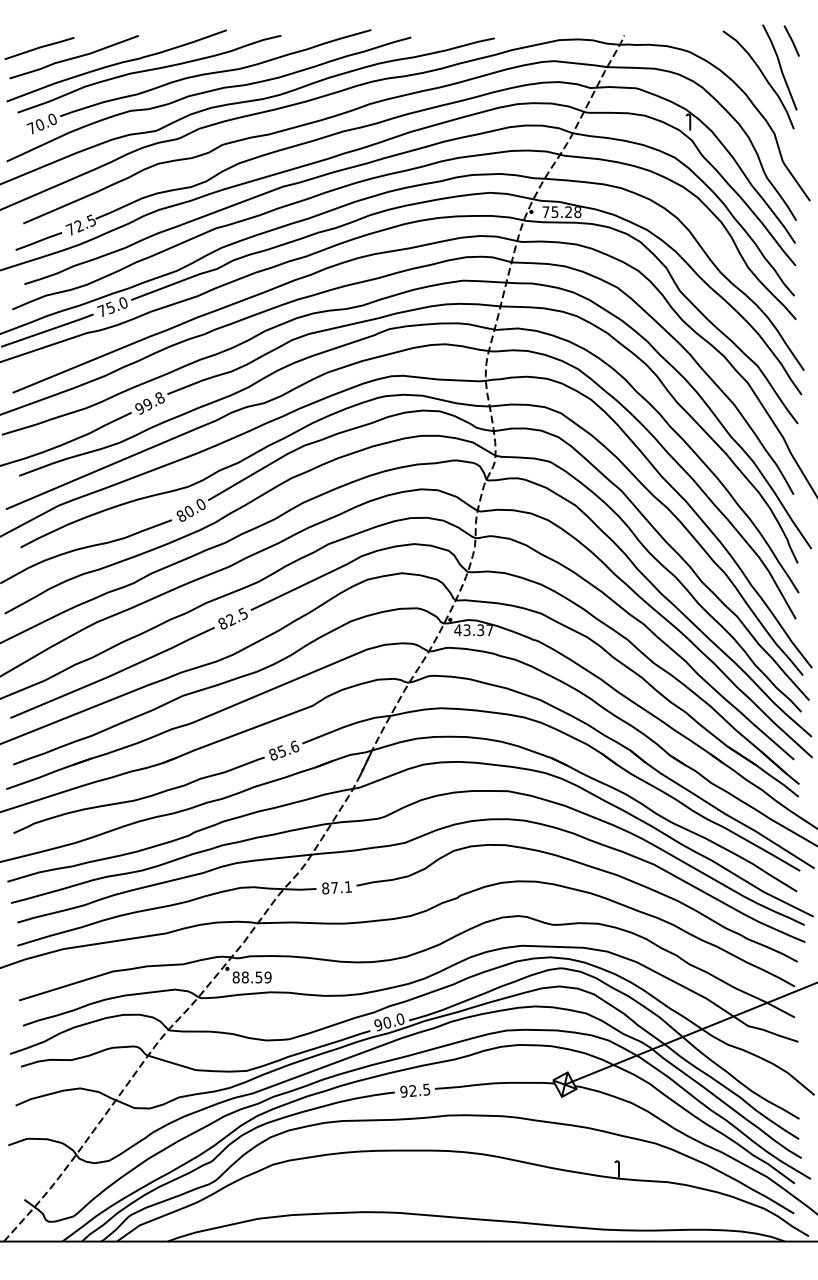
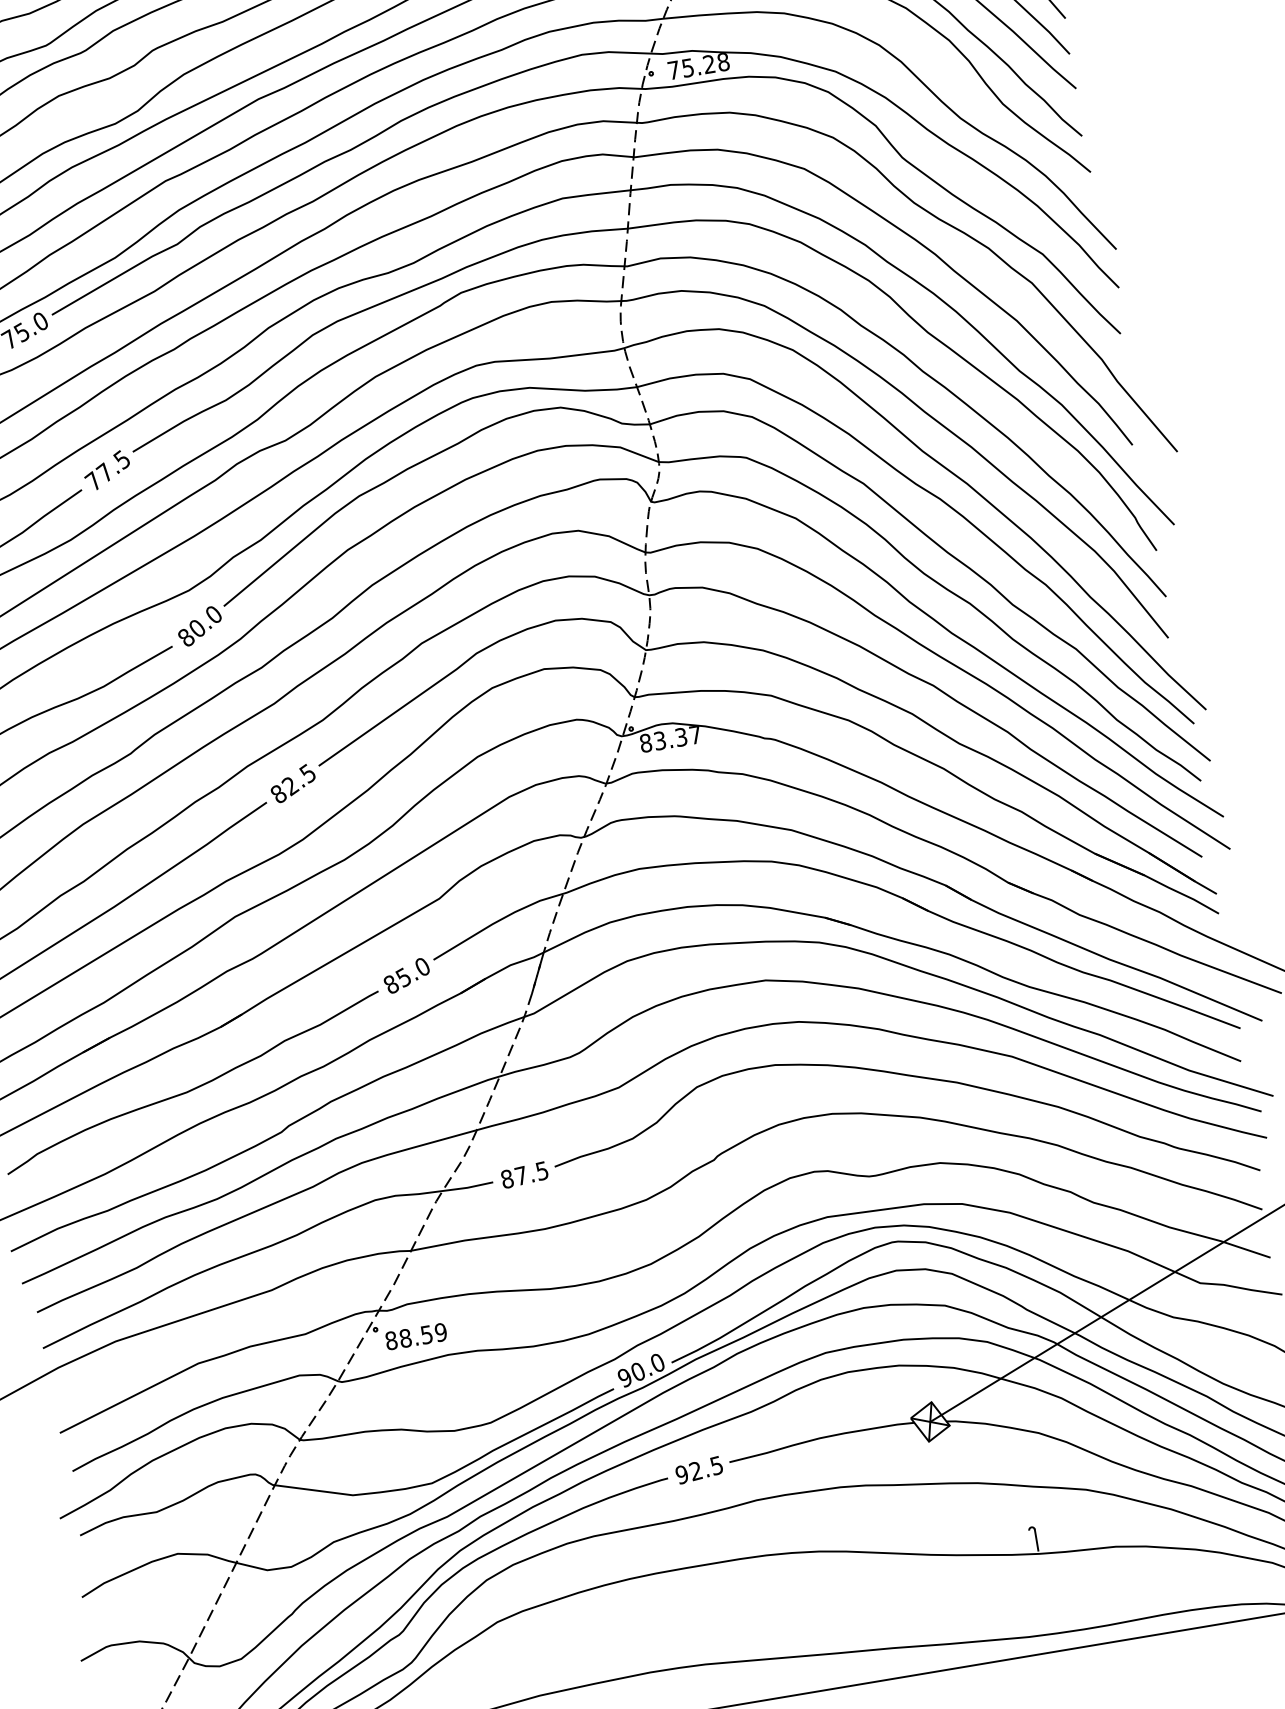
text: (149, 402) -> (107, 469), 99.8 -> 77.5
text: (457, 630) -> (645, 743), 43.37 -> 83.37
text: (294, 745) -> (421, 964), 85.6 -> 85.0
text: (348, 887) -> (542, 1171), 87.1 -> 87.5

